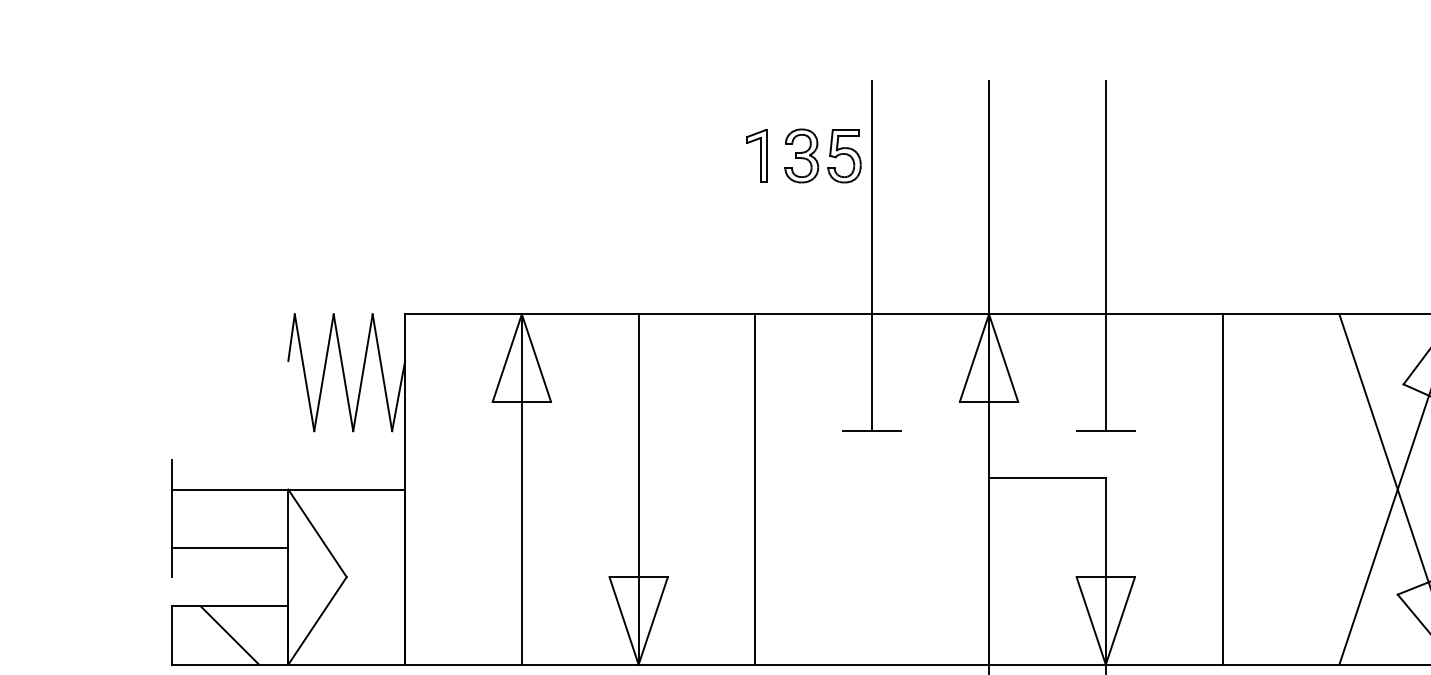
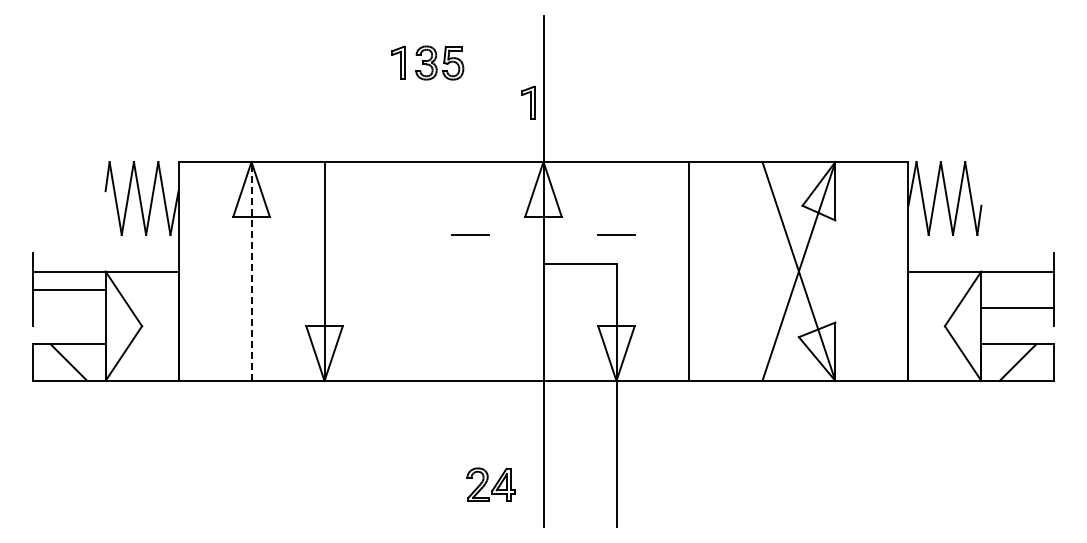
part: (965, 219) -> (528, 102), added
line: (872, 255) -> (470, 125), removed
line: (1105, 255) -> (616, 125), removed
line: (521, 487) -> (251, 270), solid -> dashed
line: (755, 489) -> (397, 271), removed
line: (228, 548) -> (68, 290), moved

